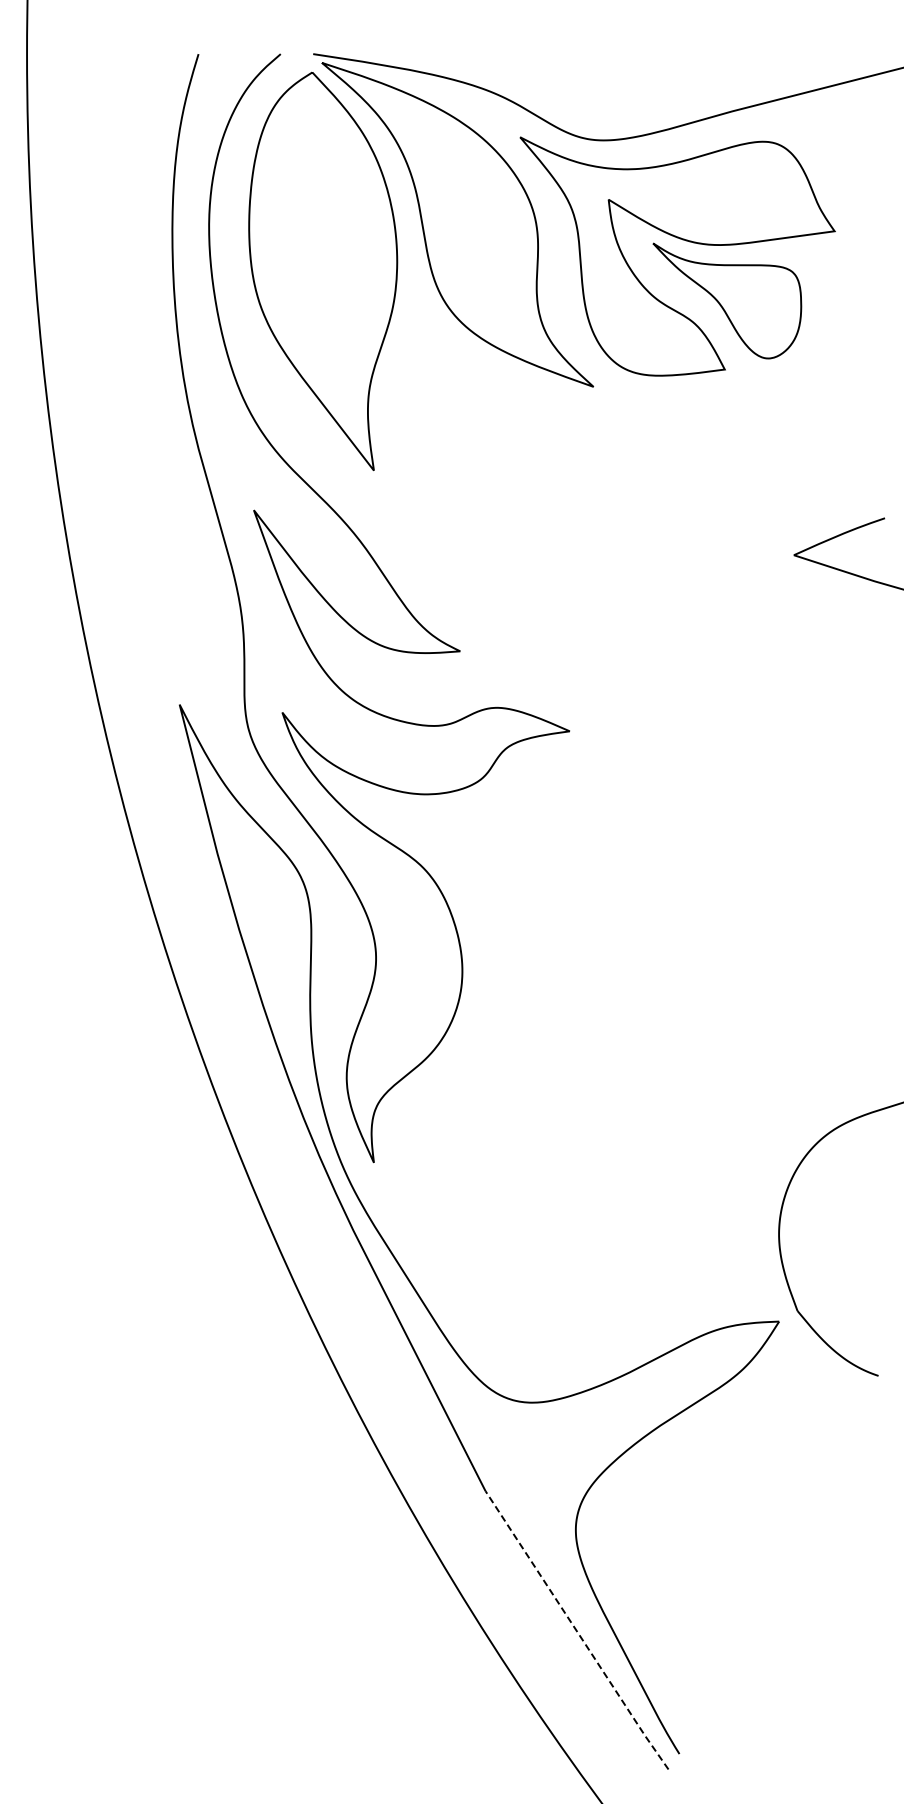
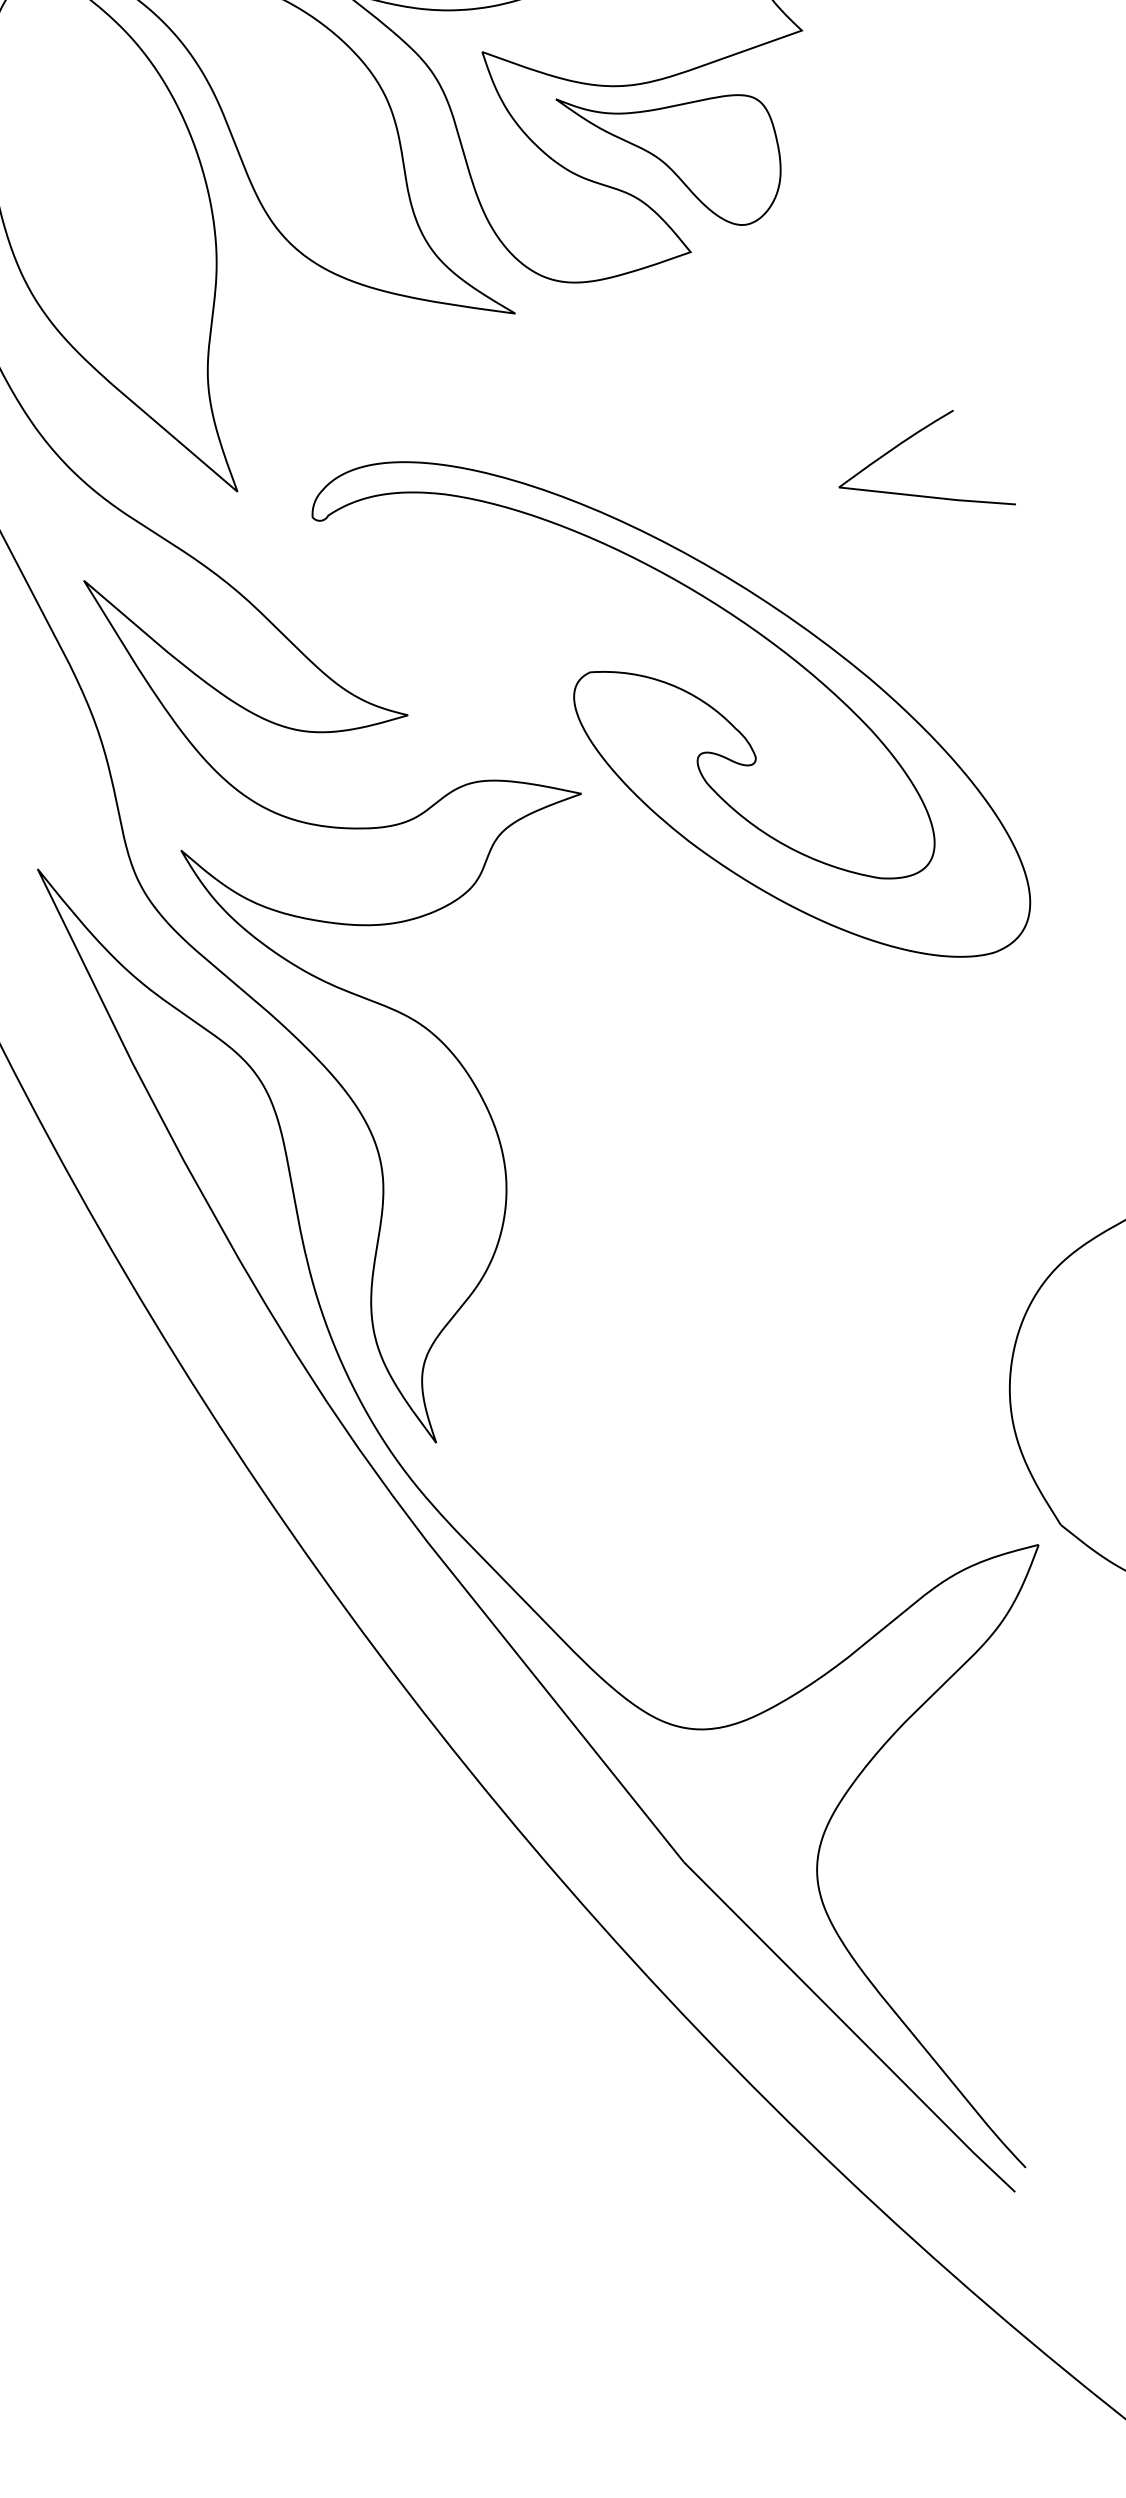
part: (644, 686) -> (671, 710), added
line: (576, 1630) -> (848, 2027), dashed -> solid

